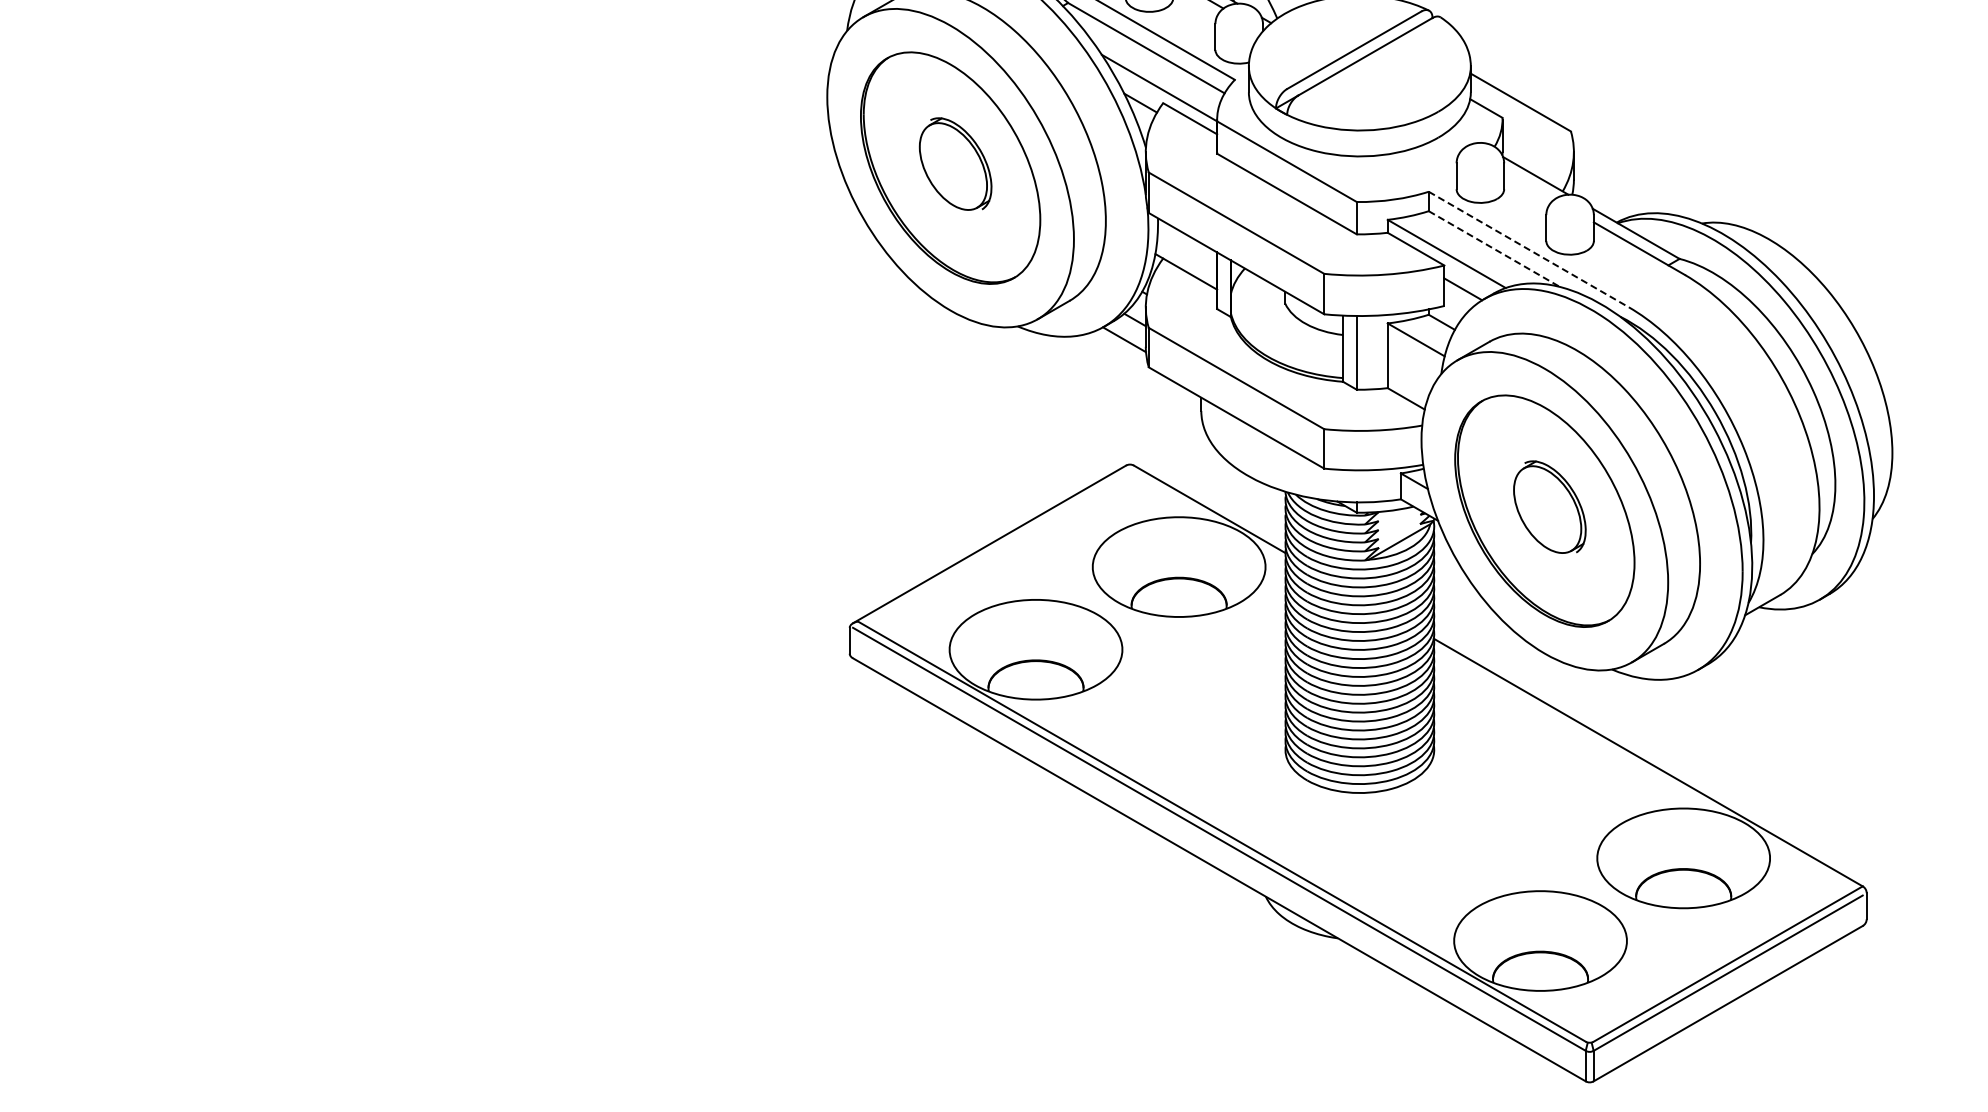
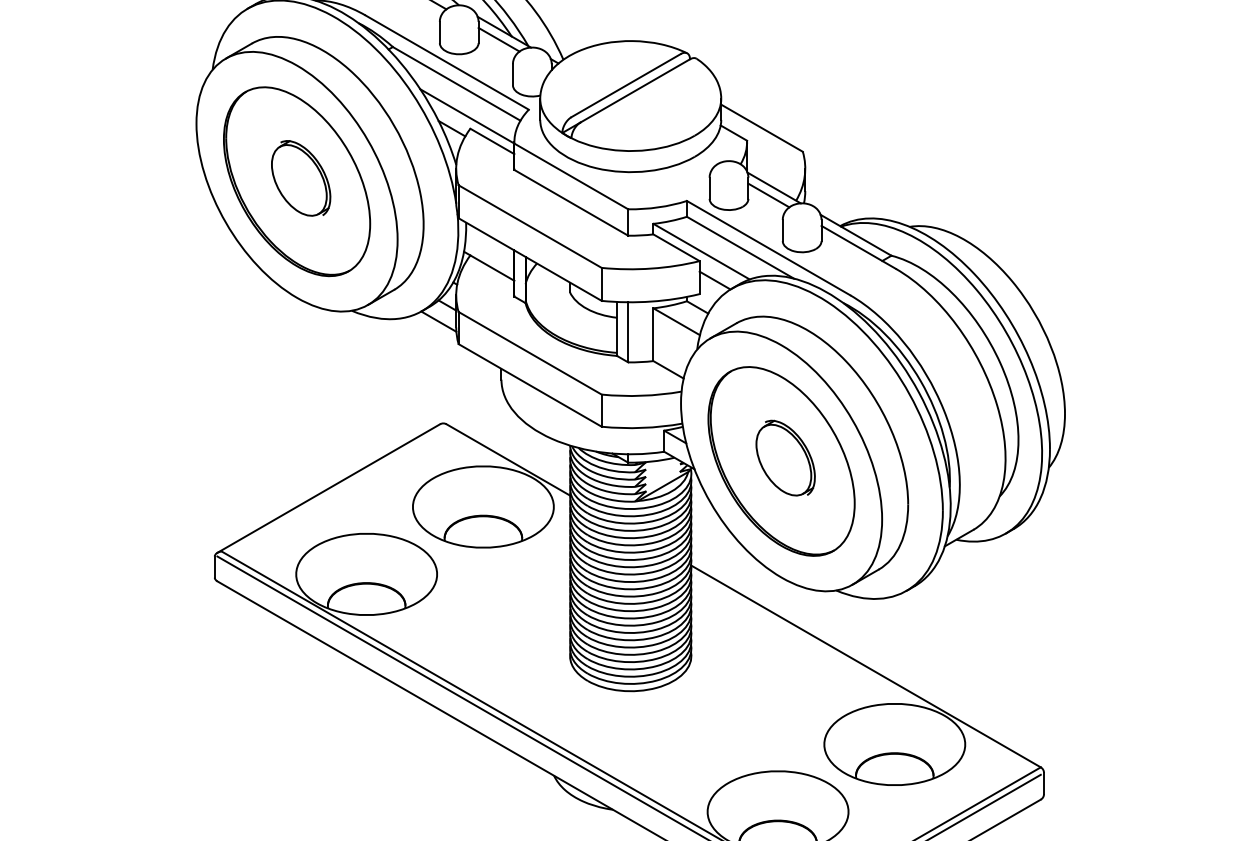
line: (1529, 184) -> (769, 195), added
line: (1494, 249) -> (740, 248), dashed -> solid
line: (1528, 249) -> (768, 248), dashed -> solid

